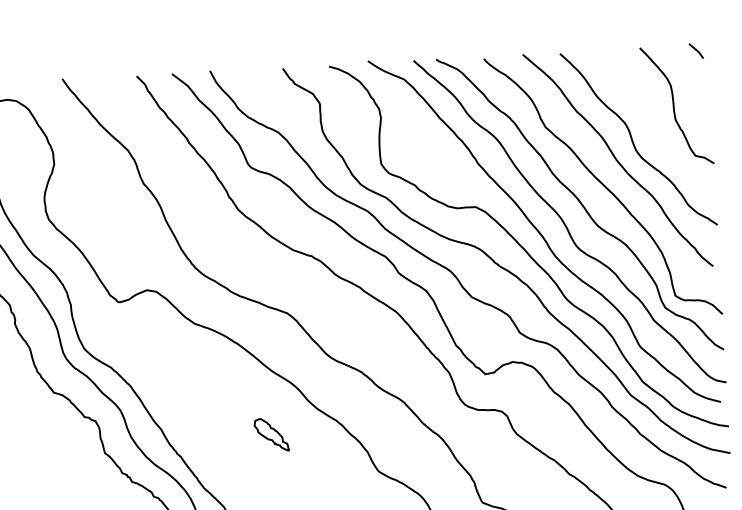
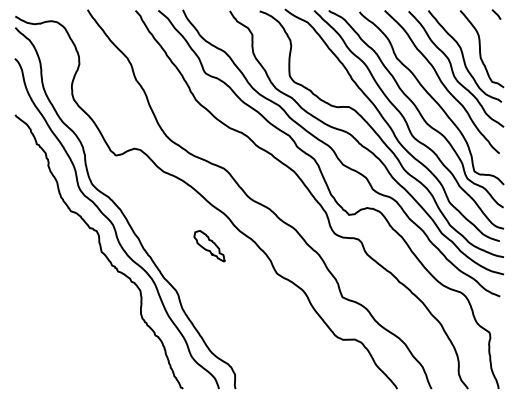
curve: (650, 120) -> (464, 57), added
part: (271, 435) -> (209, 246), size x1.43

